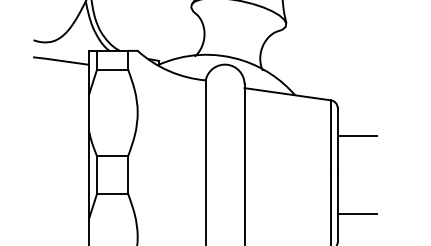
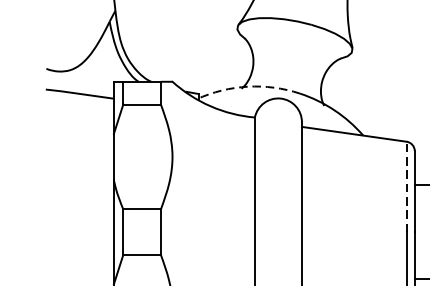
arc: (199, 54) -> (247, 86), solid -> dashed
line: (331, 137) -> (407, 186), solid -> dashed

